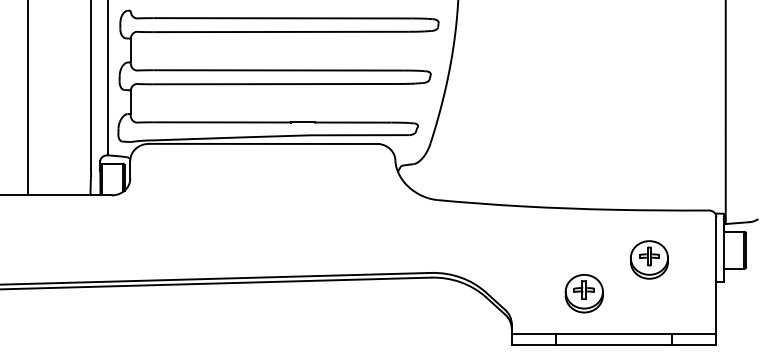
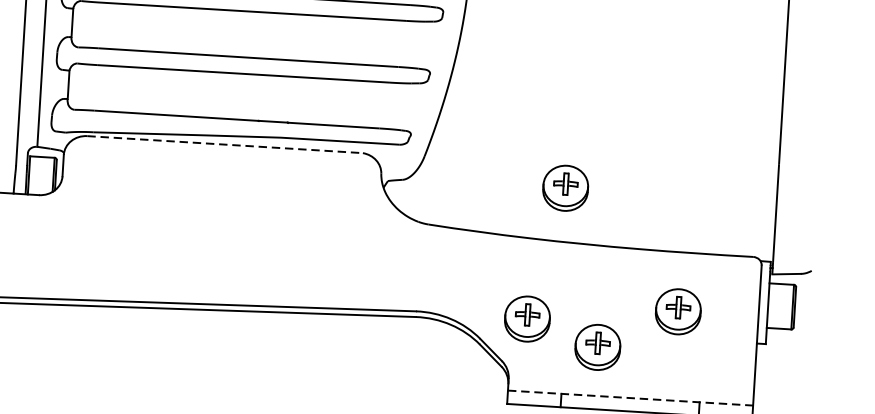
line: (264, 143) -> (225, 144), solid -> dashed
part: (549, 162) -> (565, 187), added
part: (523, 273) -> (526, 318), added
line: (614, 334) -> (631, 398), solid -> dashed

